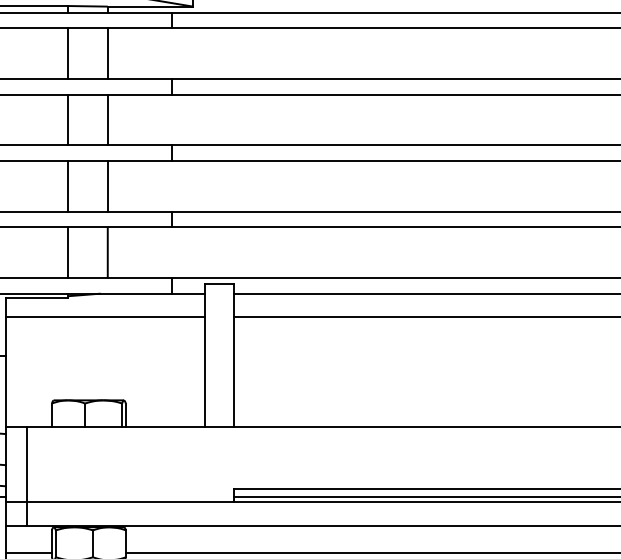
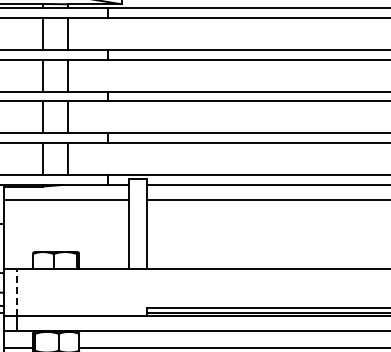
line: (25, 463) -> (16, 291), solid -> dashed

